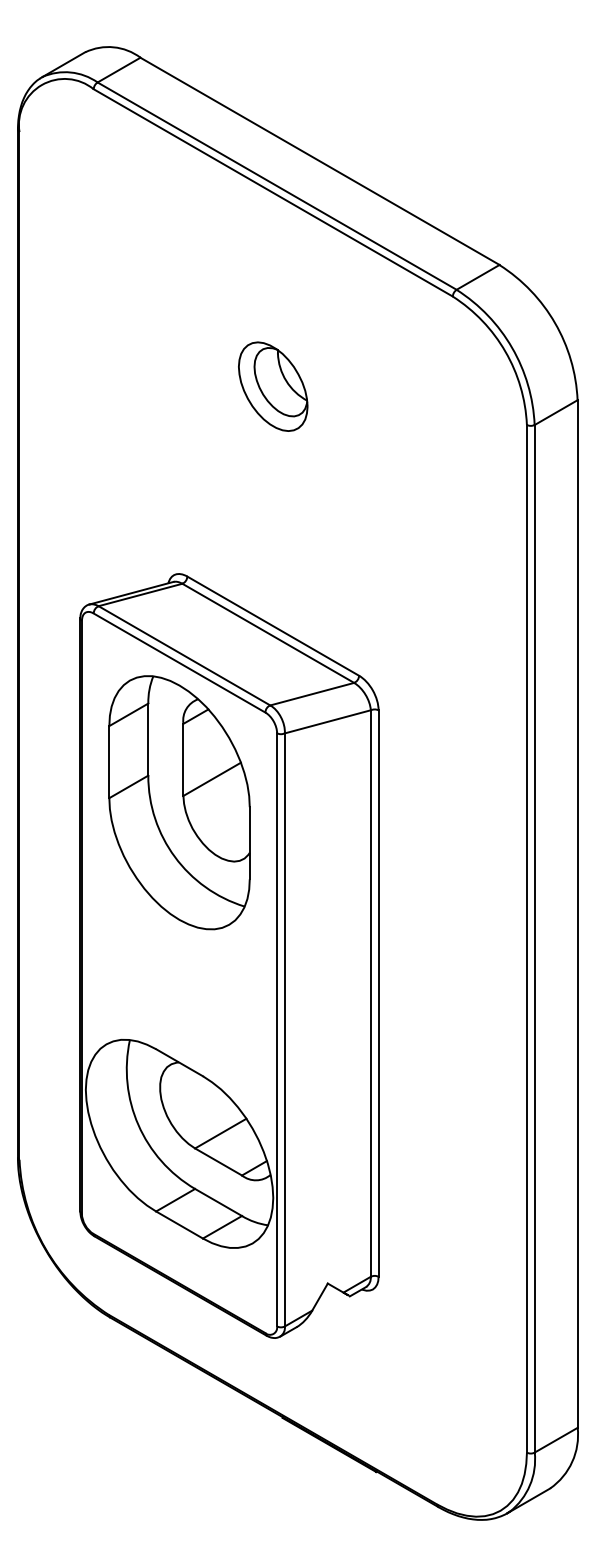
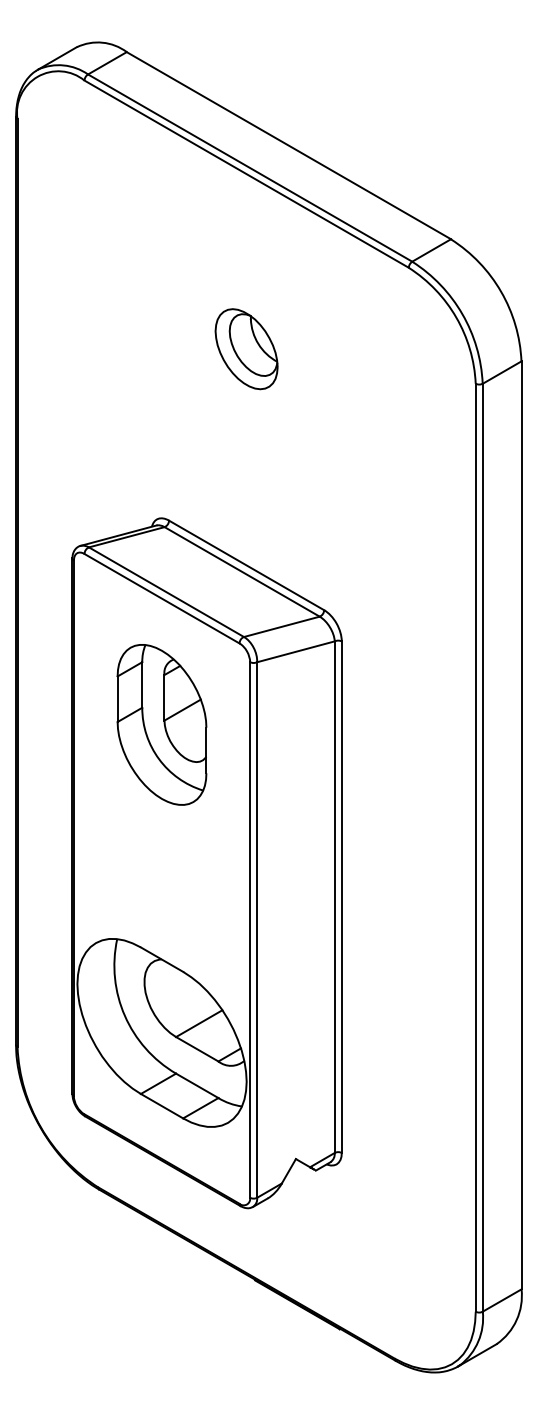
part: (178, 802) -> (161, 724), size x0.7

